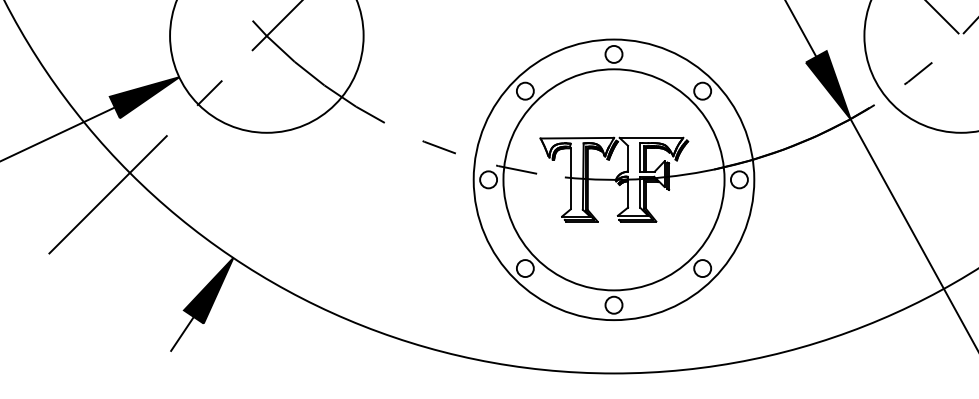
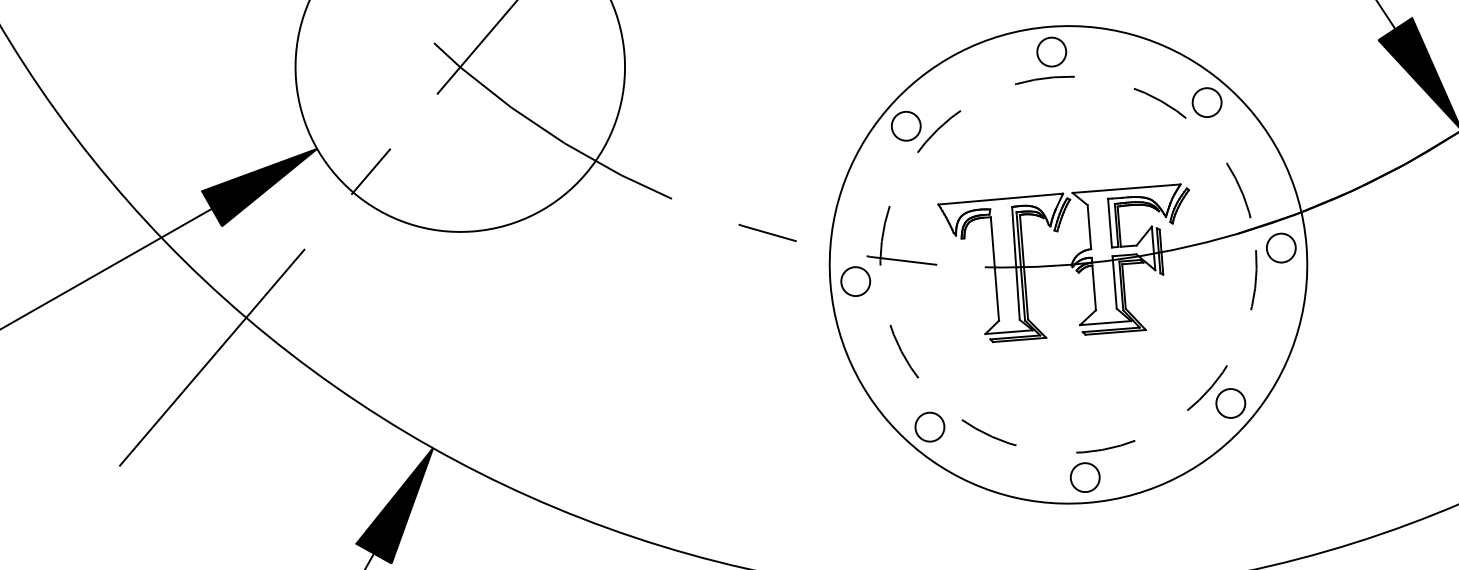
circle: (613, 179) -> (1067, 264), solid -> dashed

